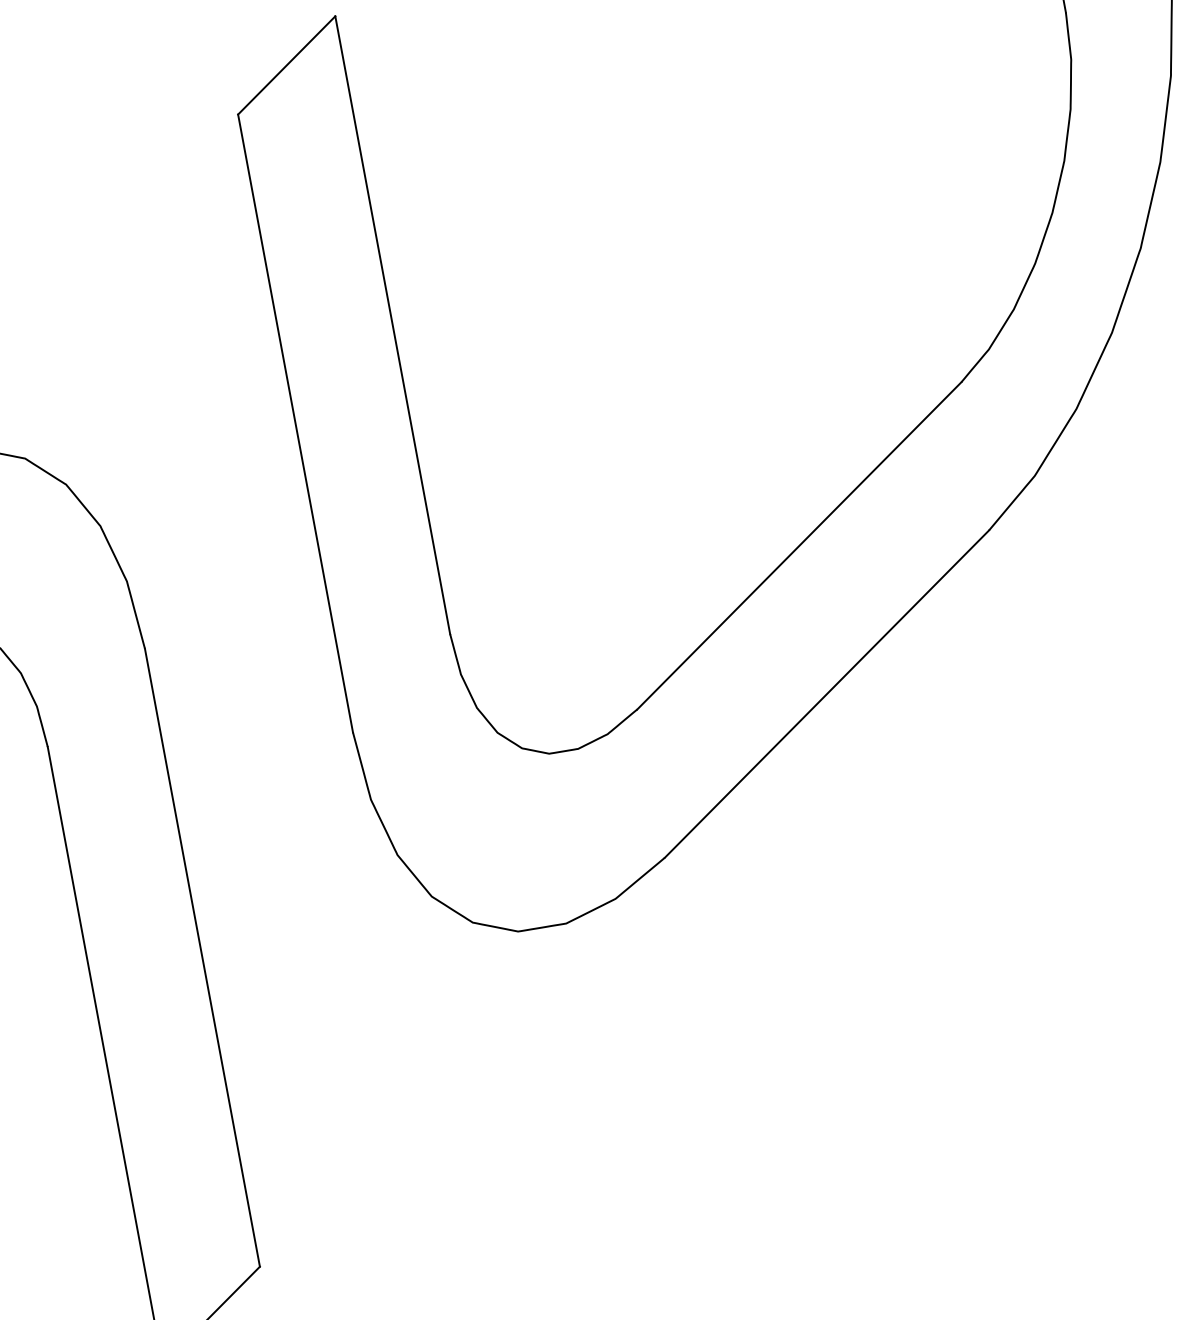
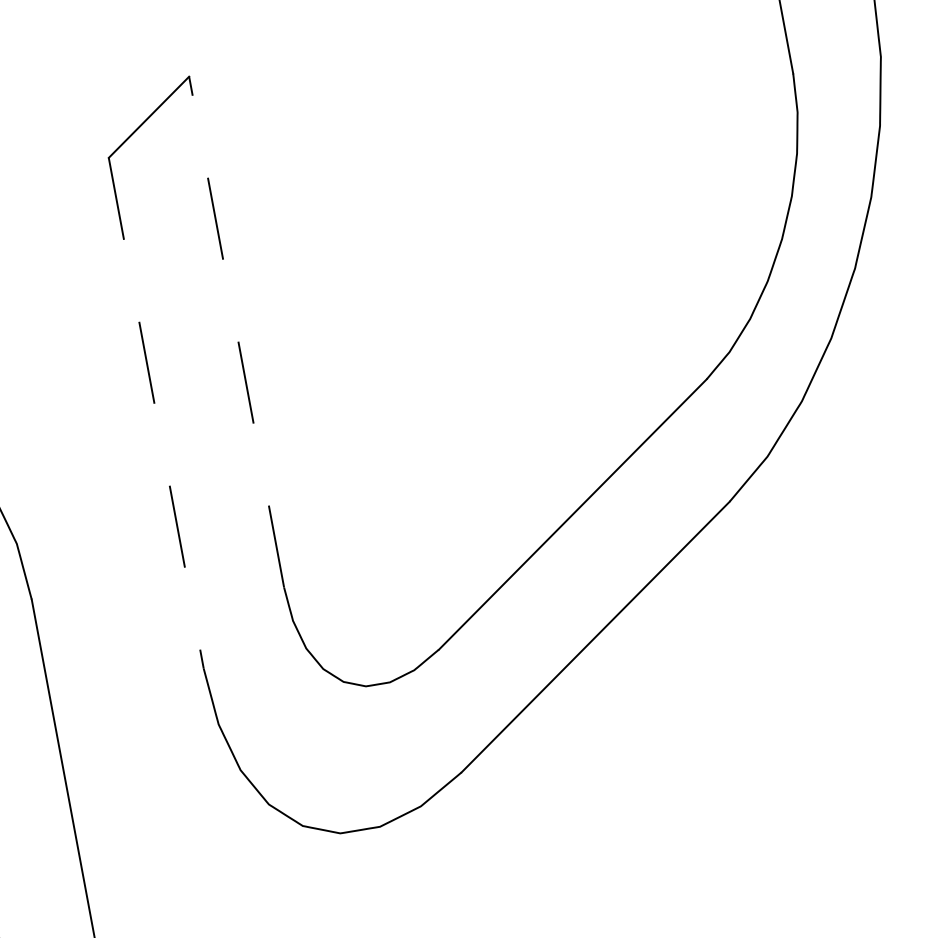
line: (392, 324) -> (236, 331), solid -> dashed
line: (295, 423) -> (156, 413), solid -> dashed

